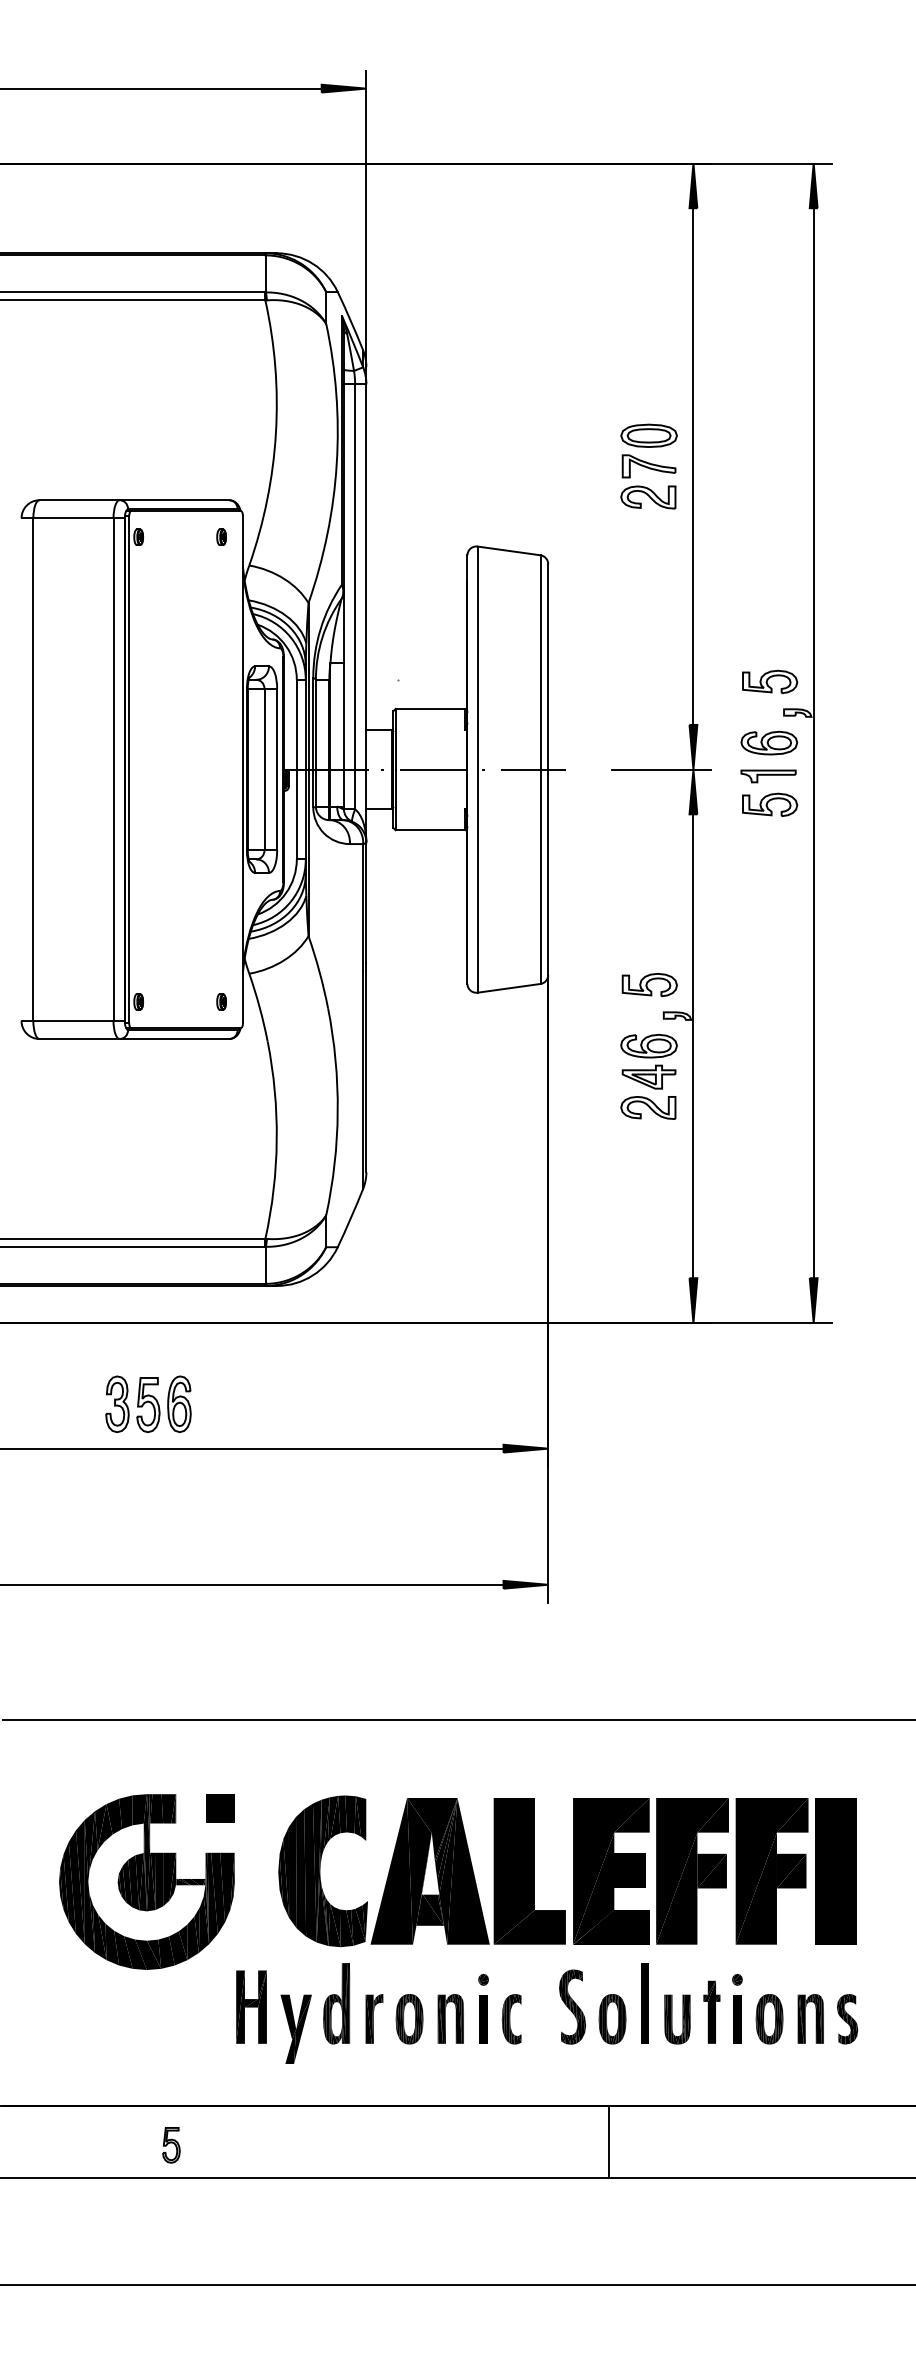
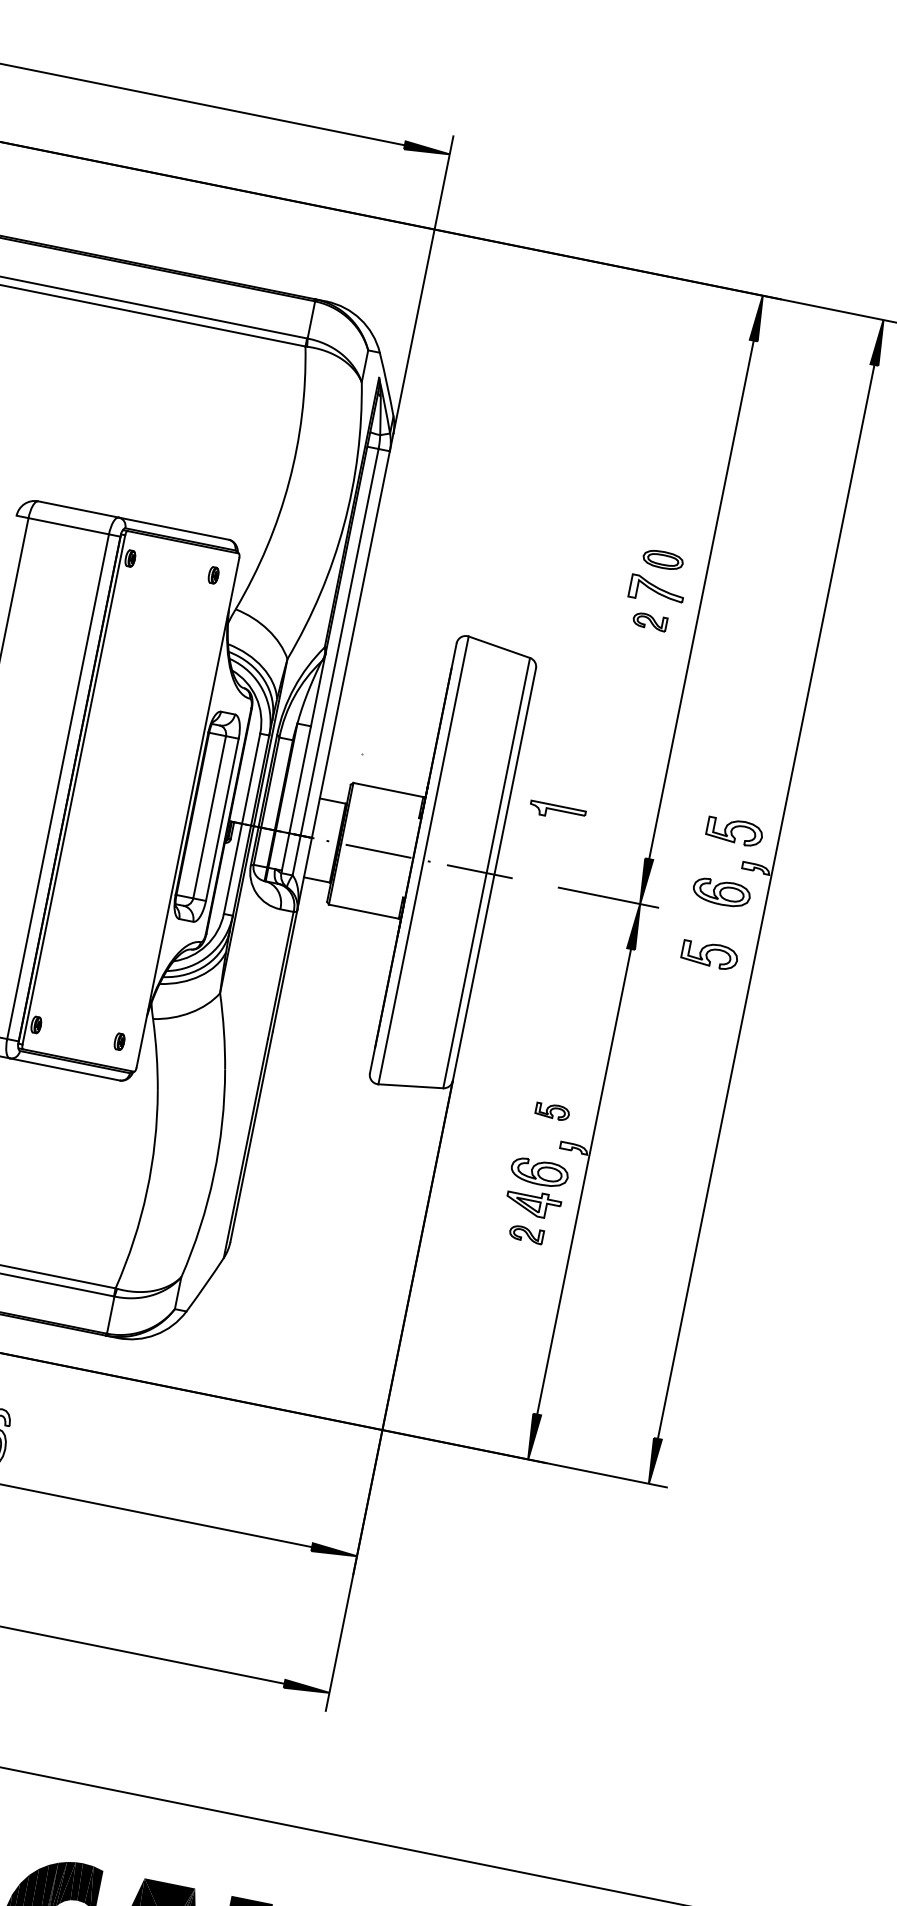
part: (648, 435) -> (662, 559), size x0.7
part: (648, 497) -> (650, 621), size x0.6
part: (768, 776) -> (557, 812), moved
part: (649, 985) -> (552, 1111), size x0.6
part: (648, 1107) -> (526, 1234), size x0.6

